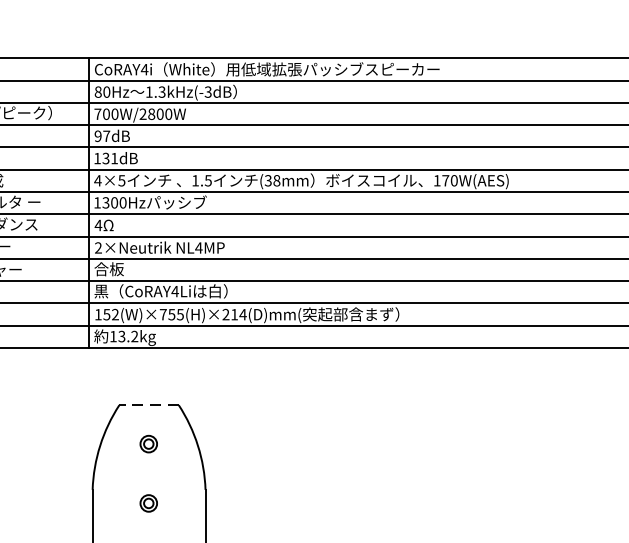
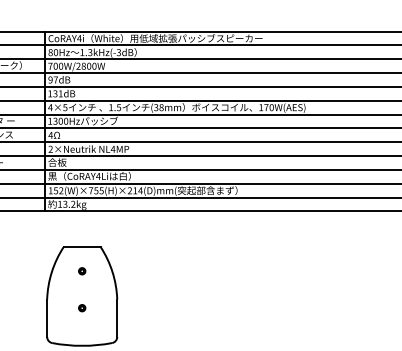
line: (147, 406) -> (81, 247), dashed -> solid
part: (149, 444) -> (82, 271), size x0.62
part: (149, 504) -> (82, 308), size x0.62

